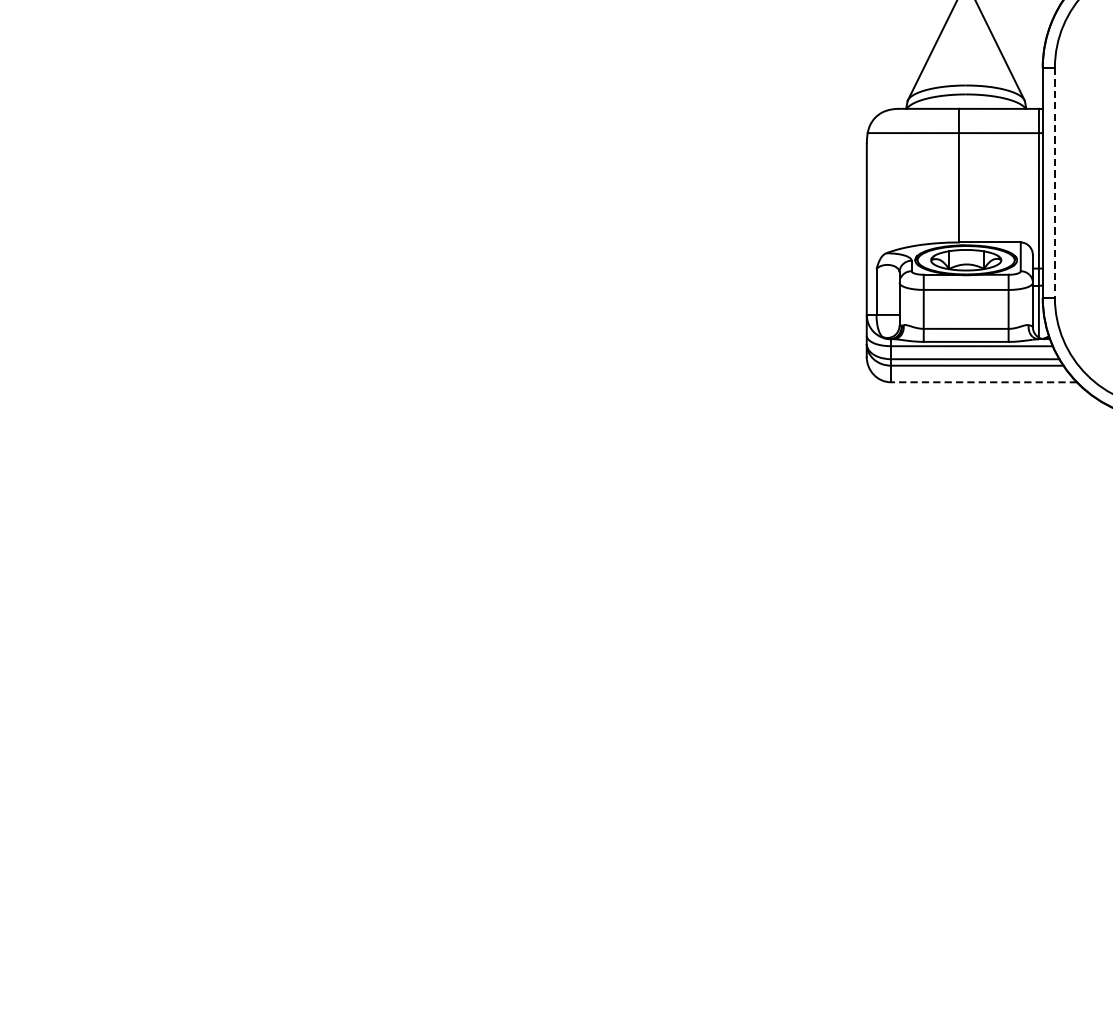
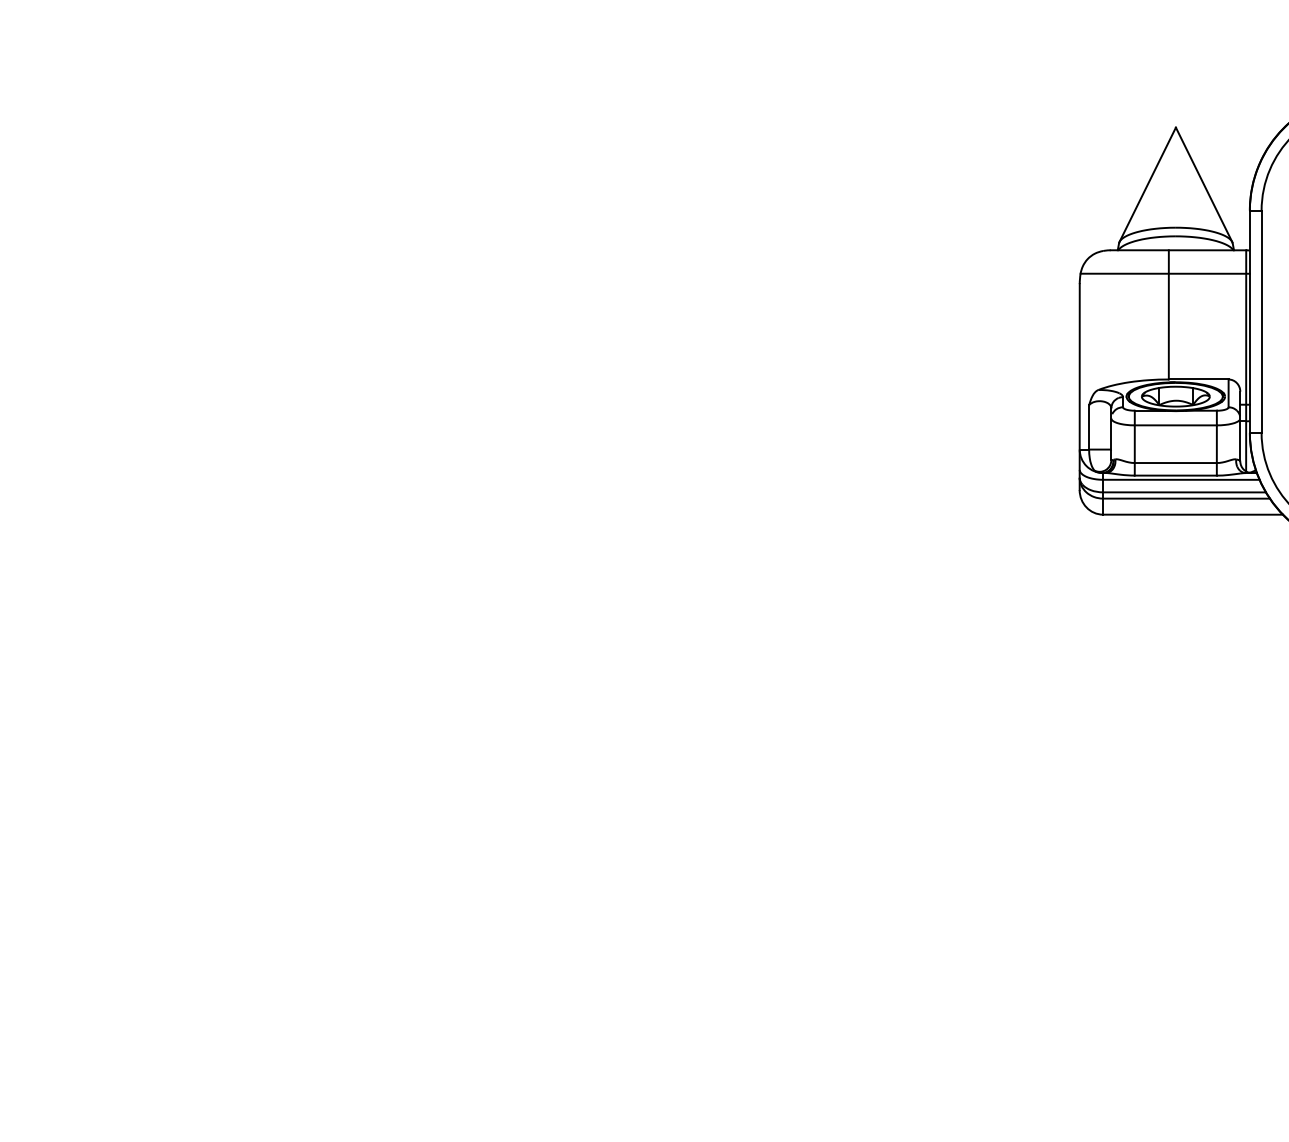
line: (1054, 183) -> (1261, 322), dashed -> solid
line: (984, 382) -> (1193, 514), dashed -> solid

